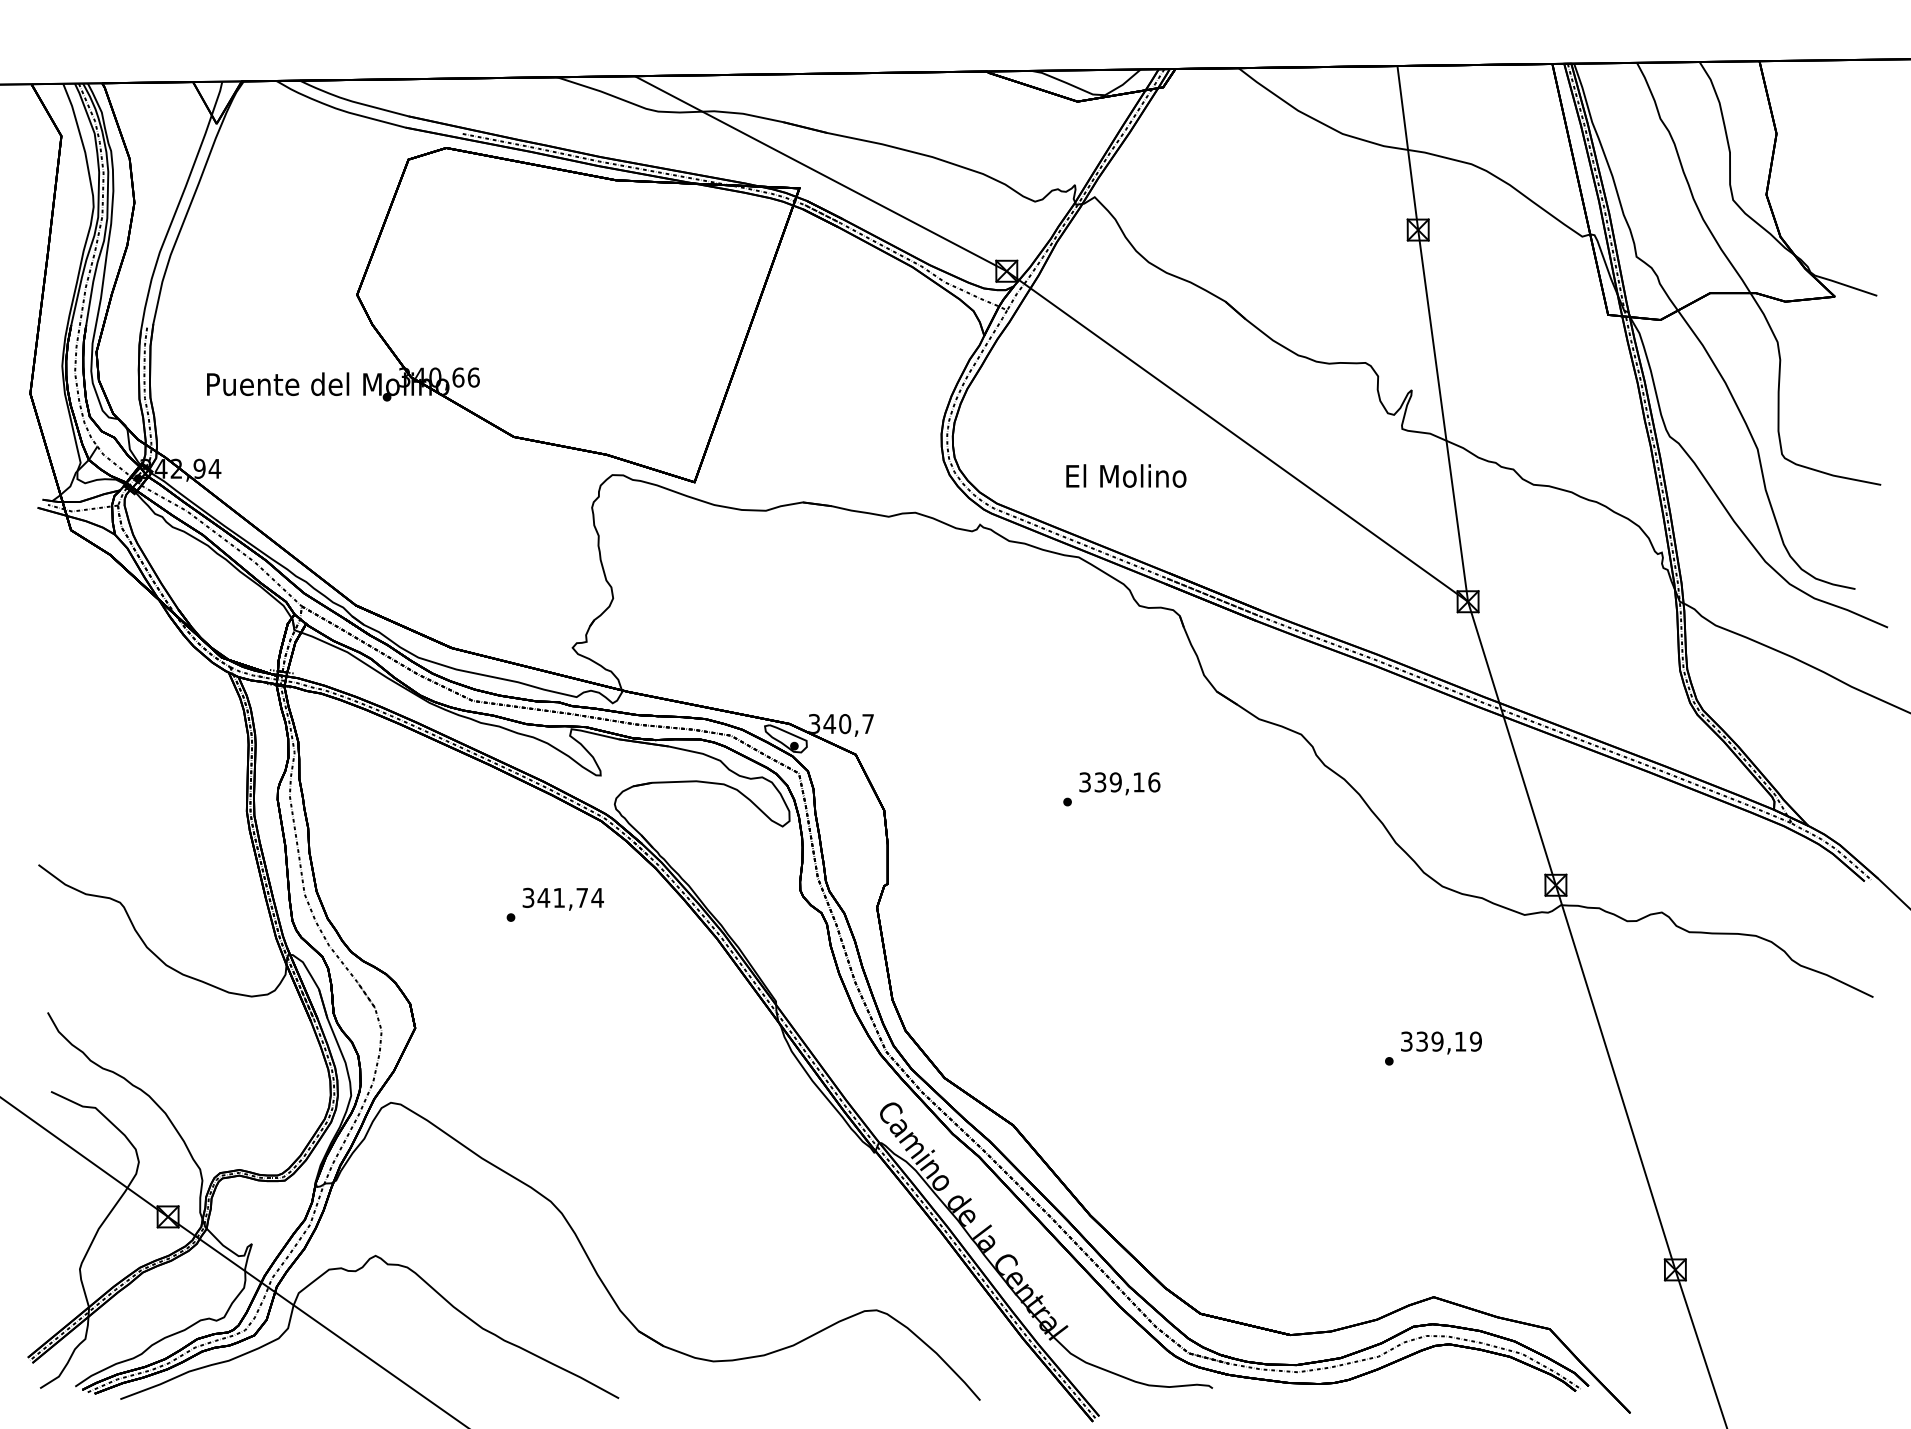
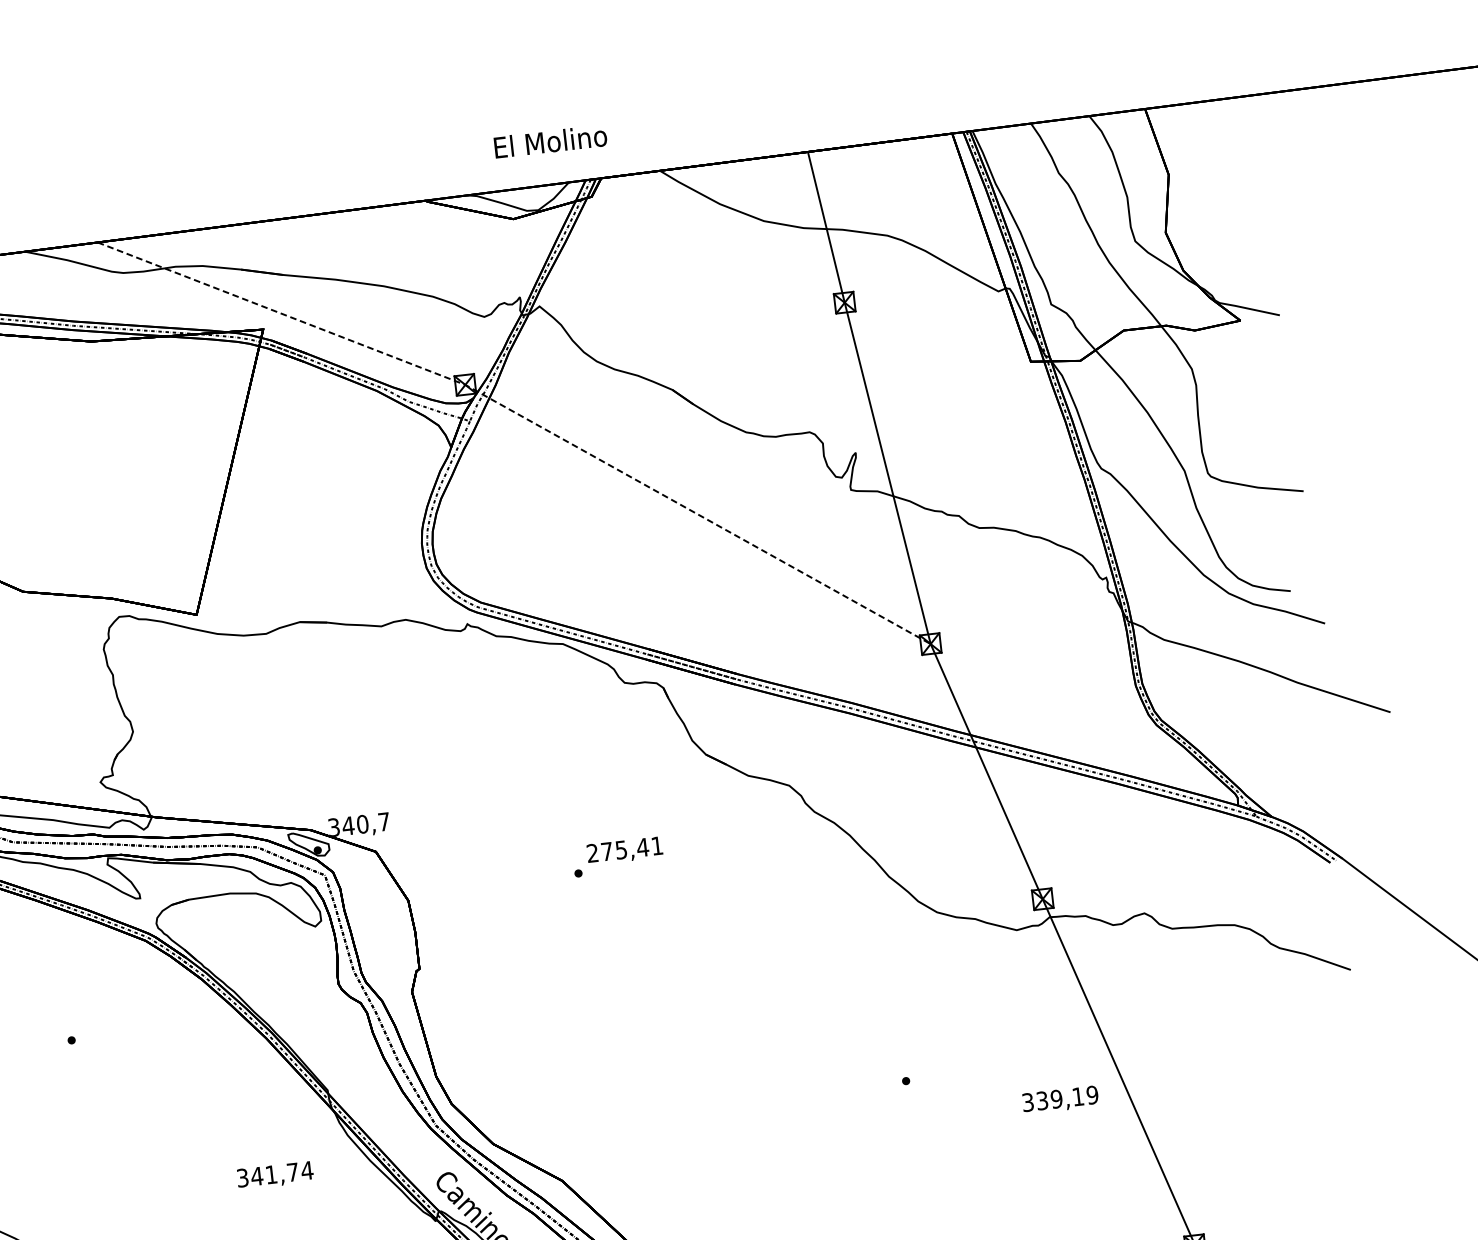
line: (1066, 313) -> (525, 417), solid -> dashed
text: (1126, 475) -> (550, 141), moved
text: (1119, 782) -> (624, 849), 339,16 -> 275,41
text: (562, 898) -> (274, 1174), moved
text: (1441, 1042) -> (1060, 1099), moved

